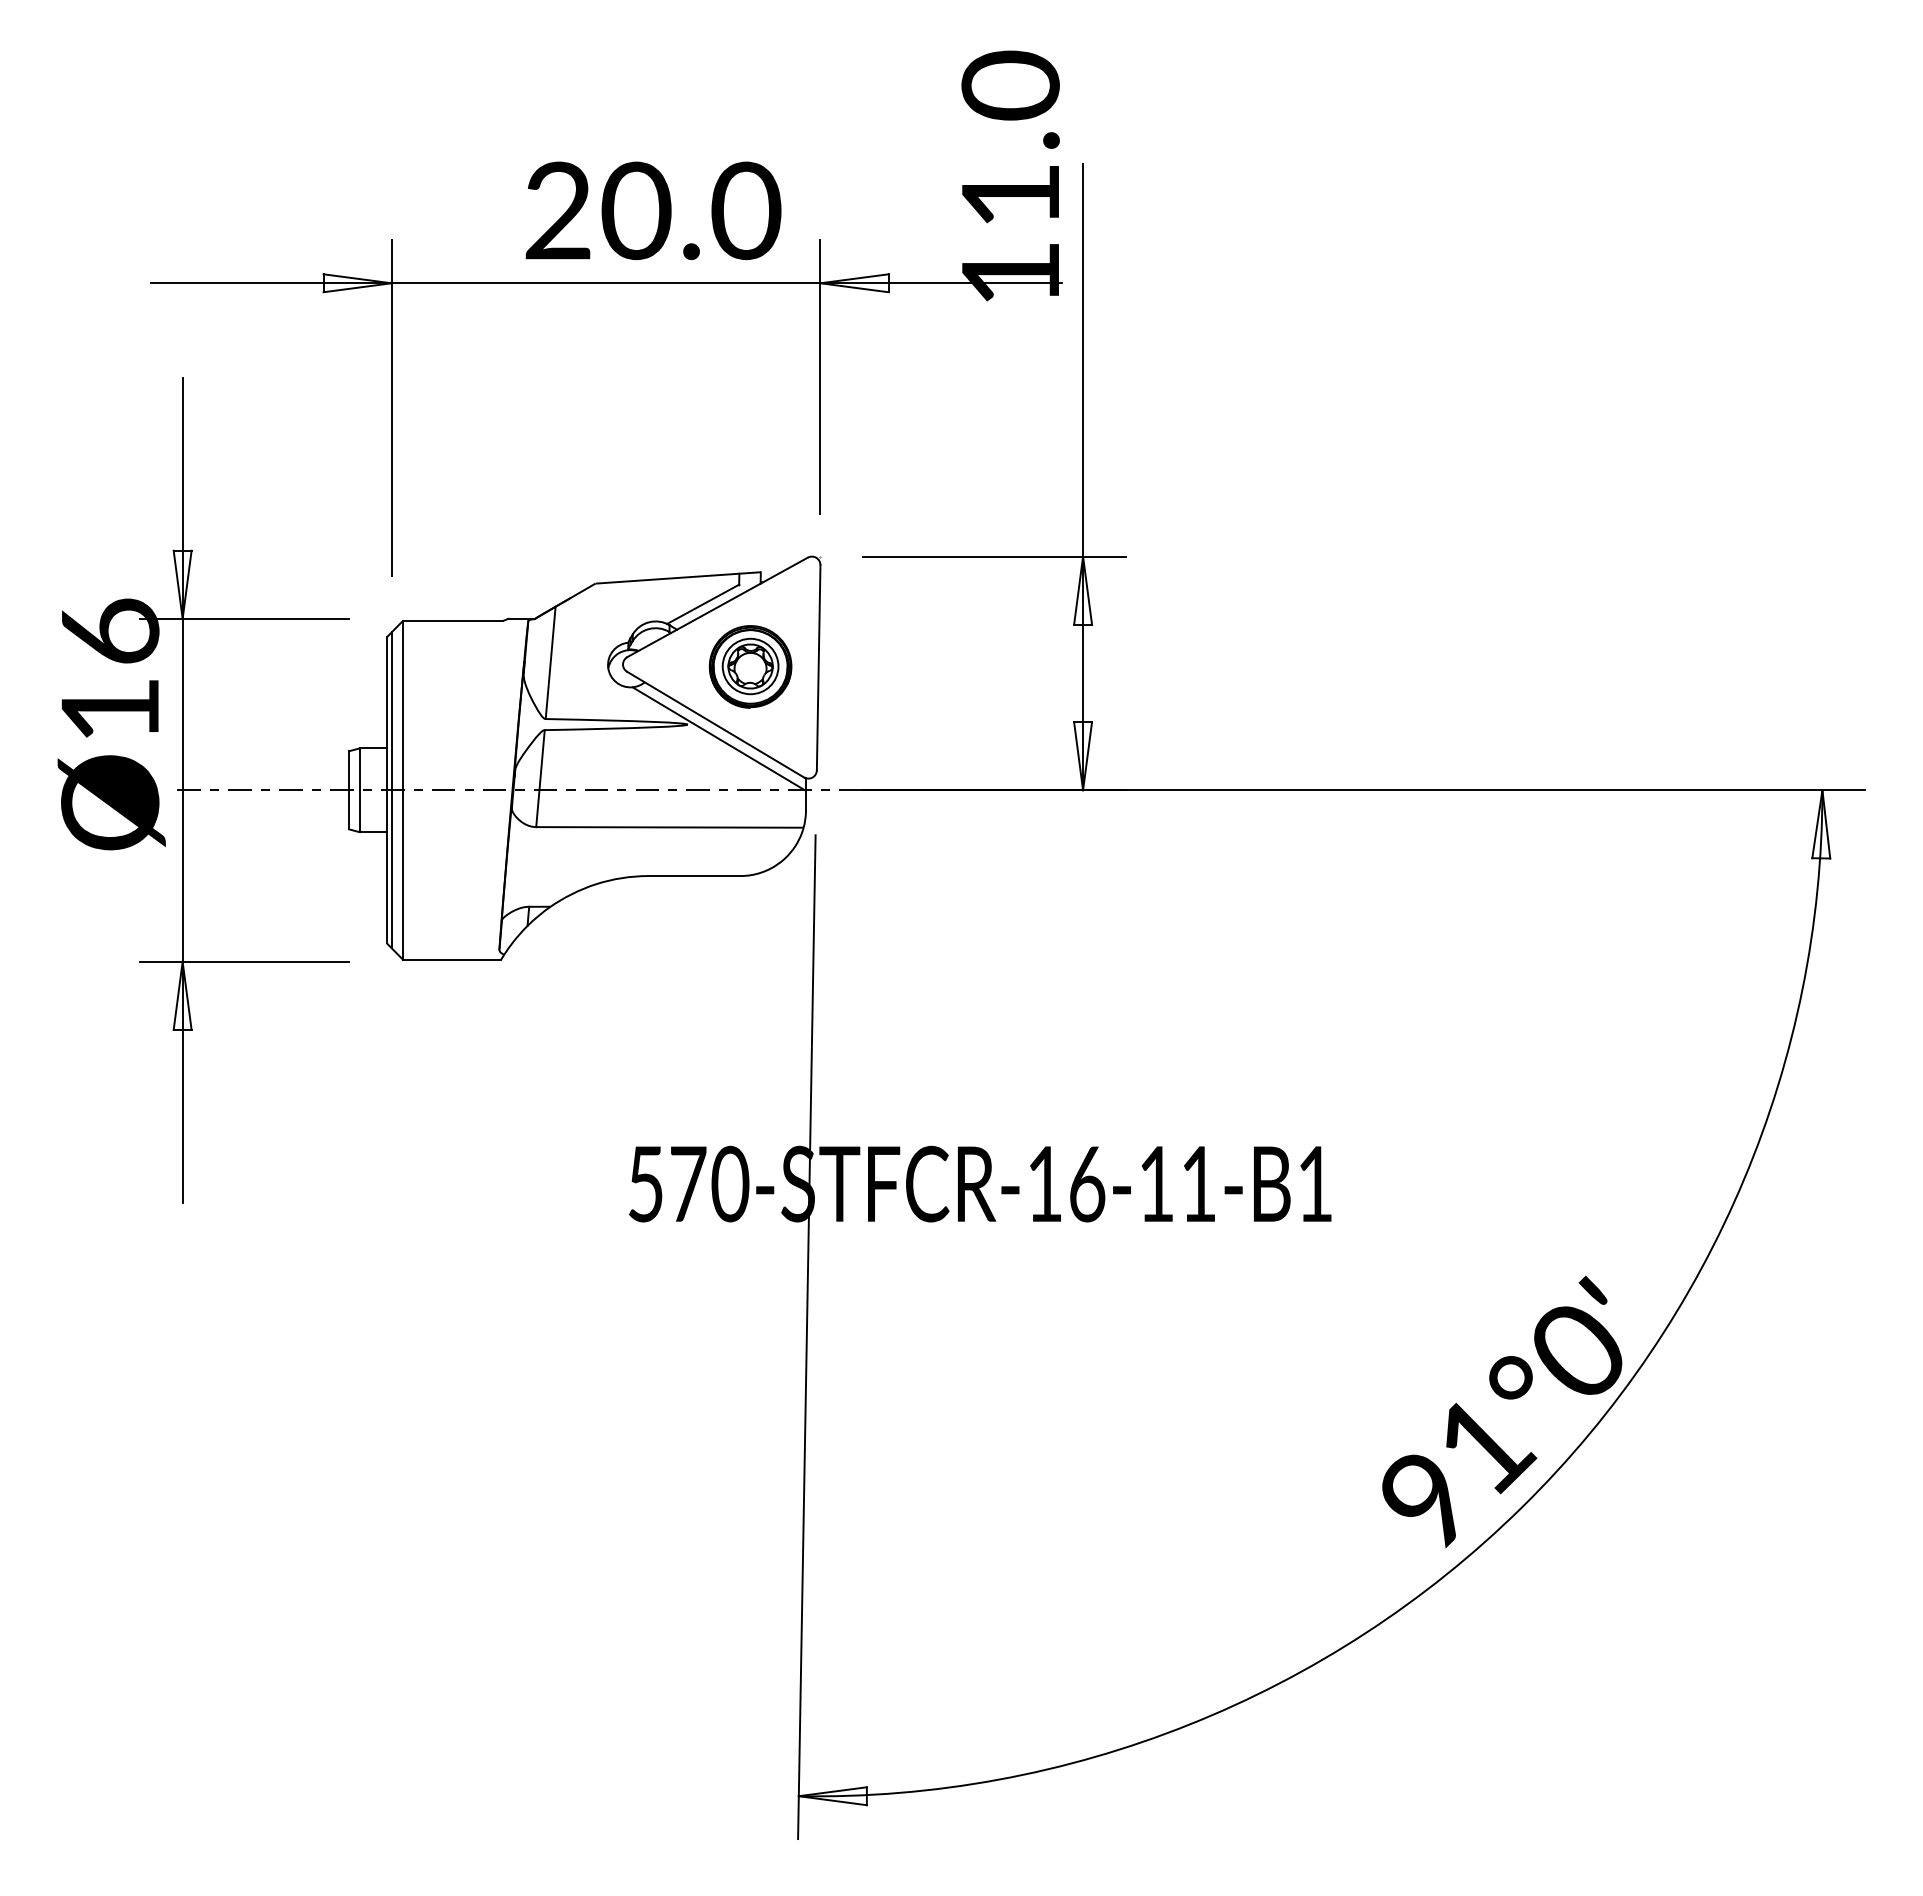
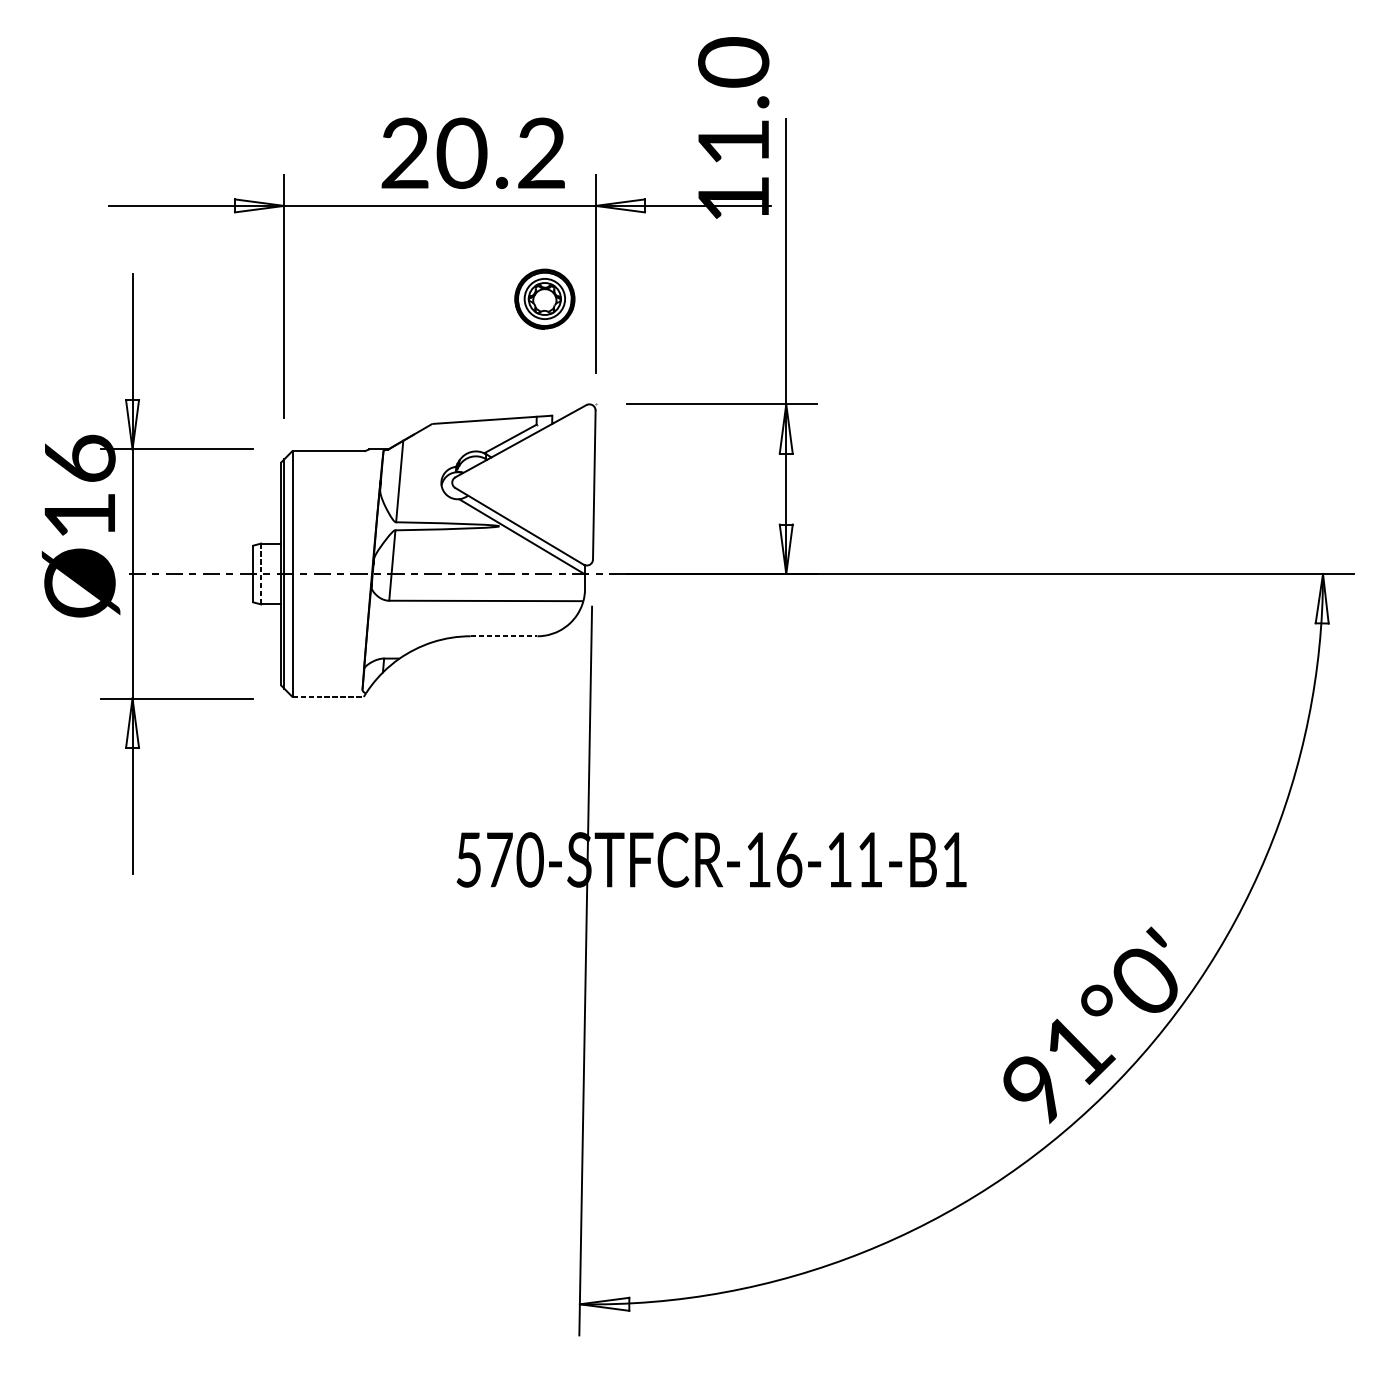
text: (746, 210) -> (541, 153), 20.0 -> 20.2
part: (750, 666) -> (544, 299), moved
line: (359, 790) -> (260, 574), solid -> dashed
line: (694, 876) -> (504, 636), solid -> dashed
line: (452, 959) -> (328, 696), solid -> dashed

